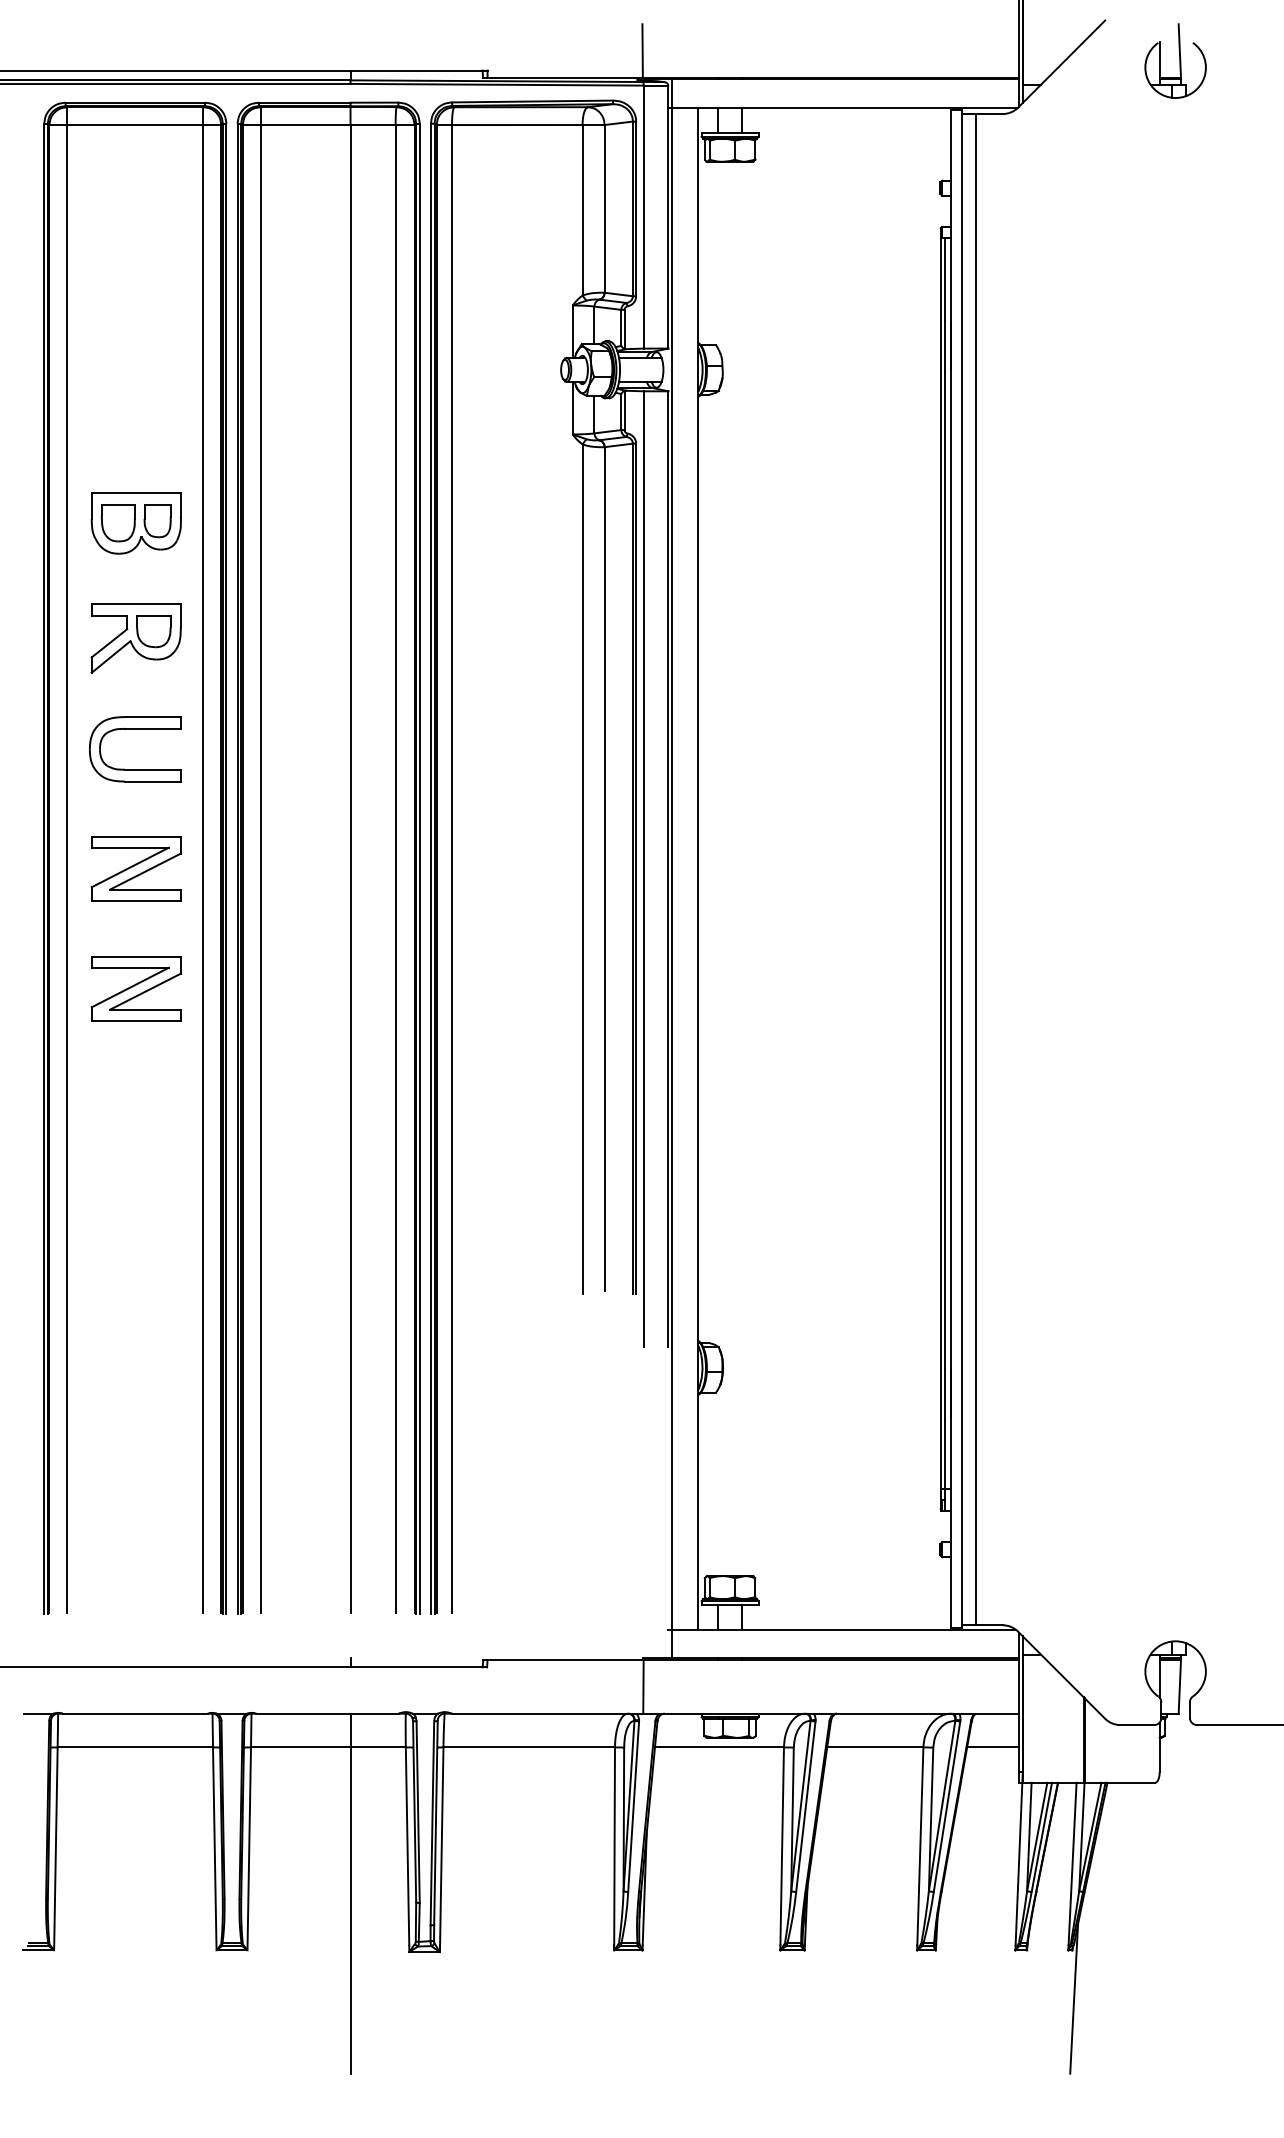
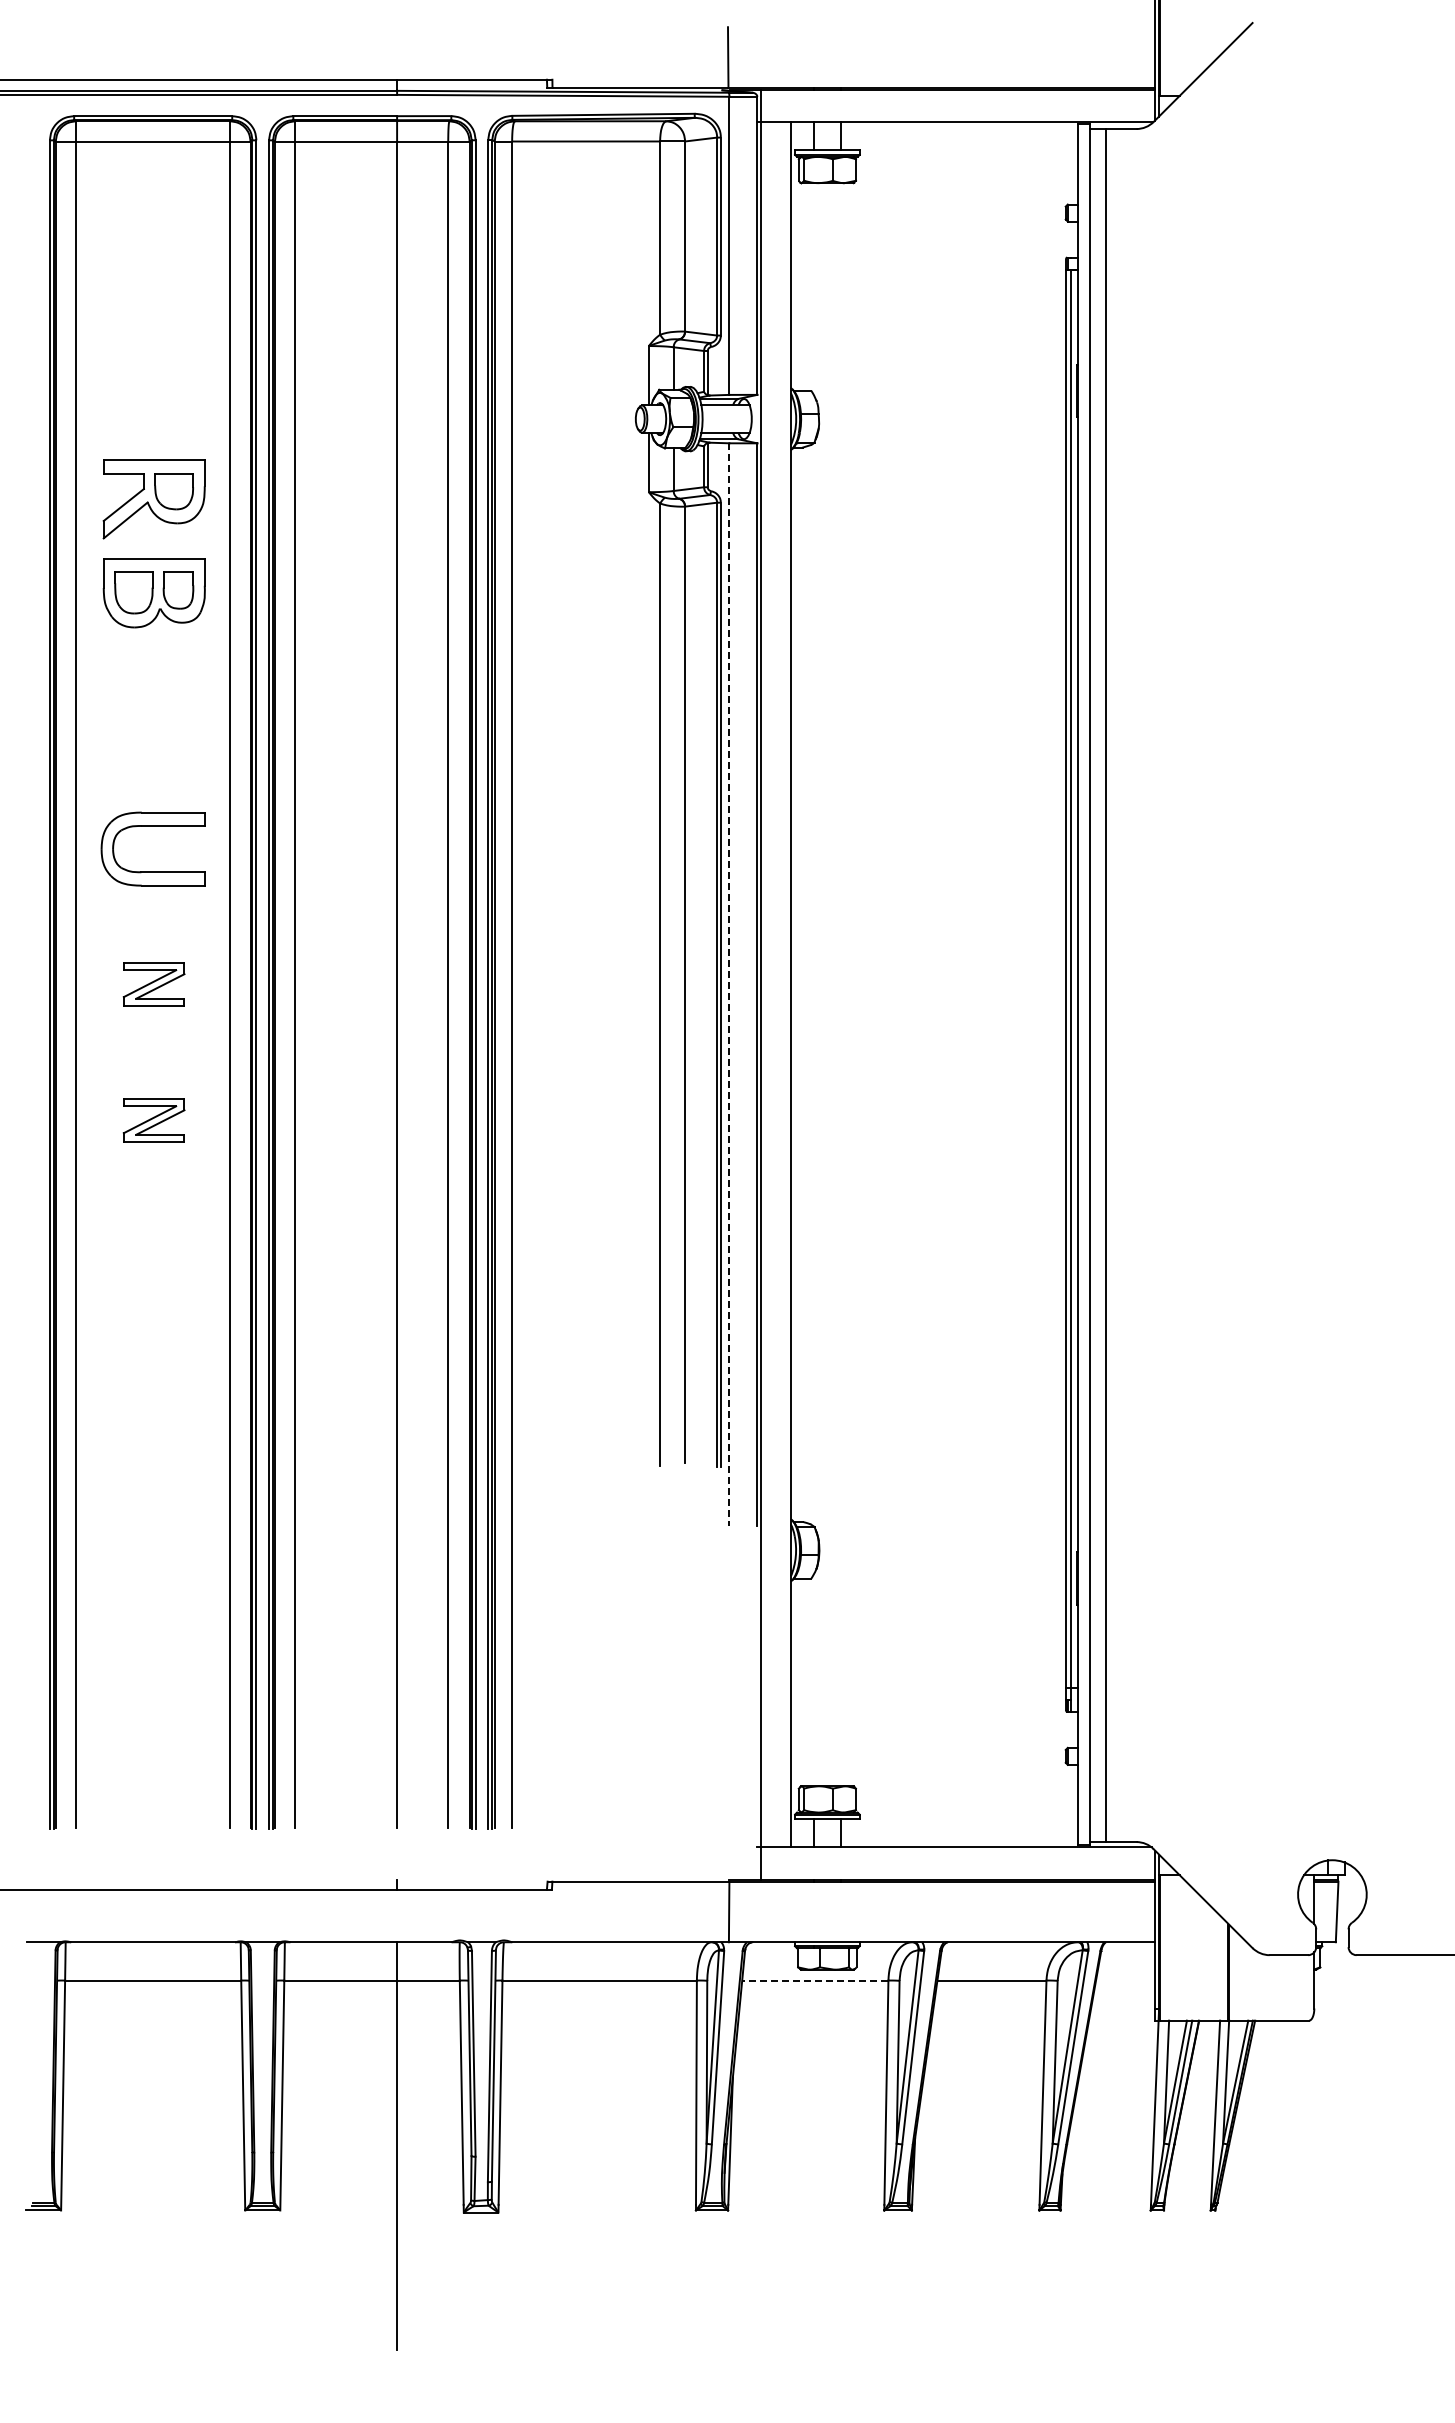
part: (1175, 60) -> (1332, 68), removed
part: (135, 638) -> (153, 499), moved
part: (135, 868) -> (153, 984), size x0.6
line: (643, 869) -> (729, 985), solid -> dashed
part: (135, 988) -> (153, 1120), size x0.6
line: (718, 1747) -> (814, 1980), solid -> dashed
line: (993, 1747) -> (1125, 1980), removed
line: (1073, 1998) -> (1216, 2265), removed

